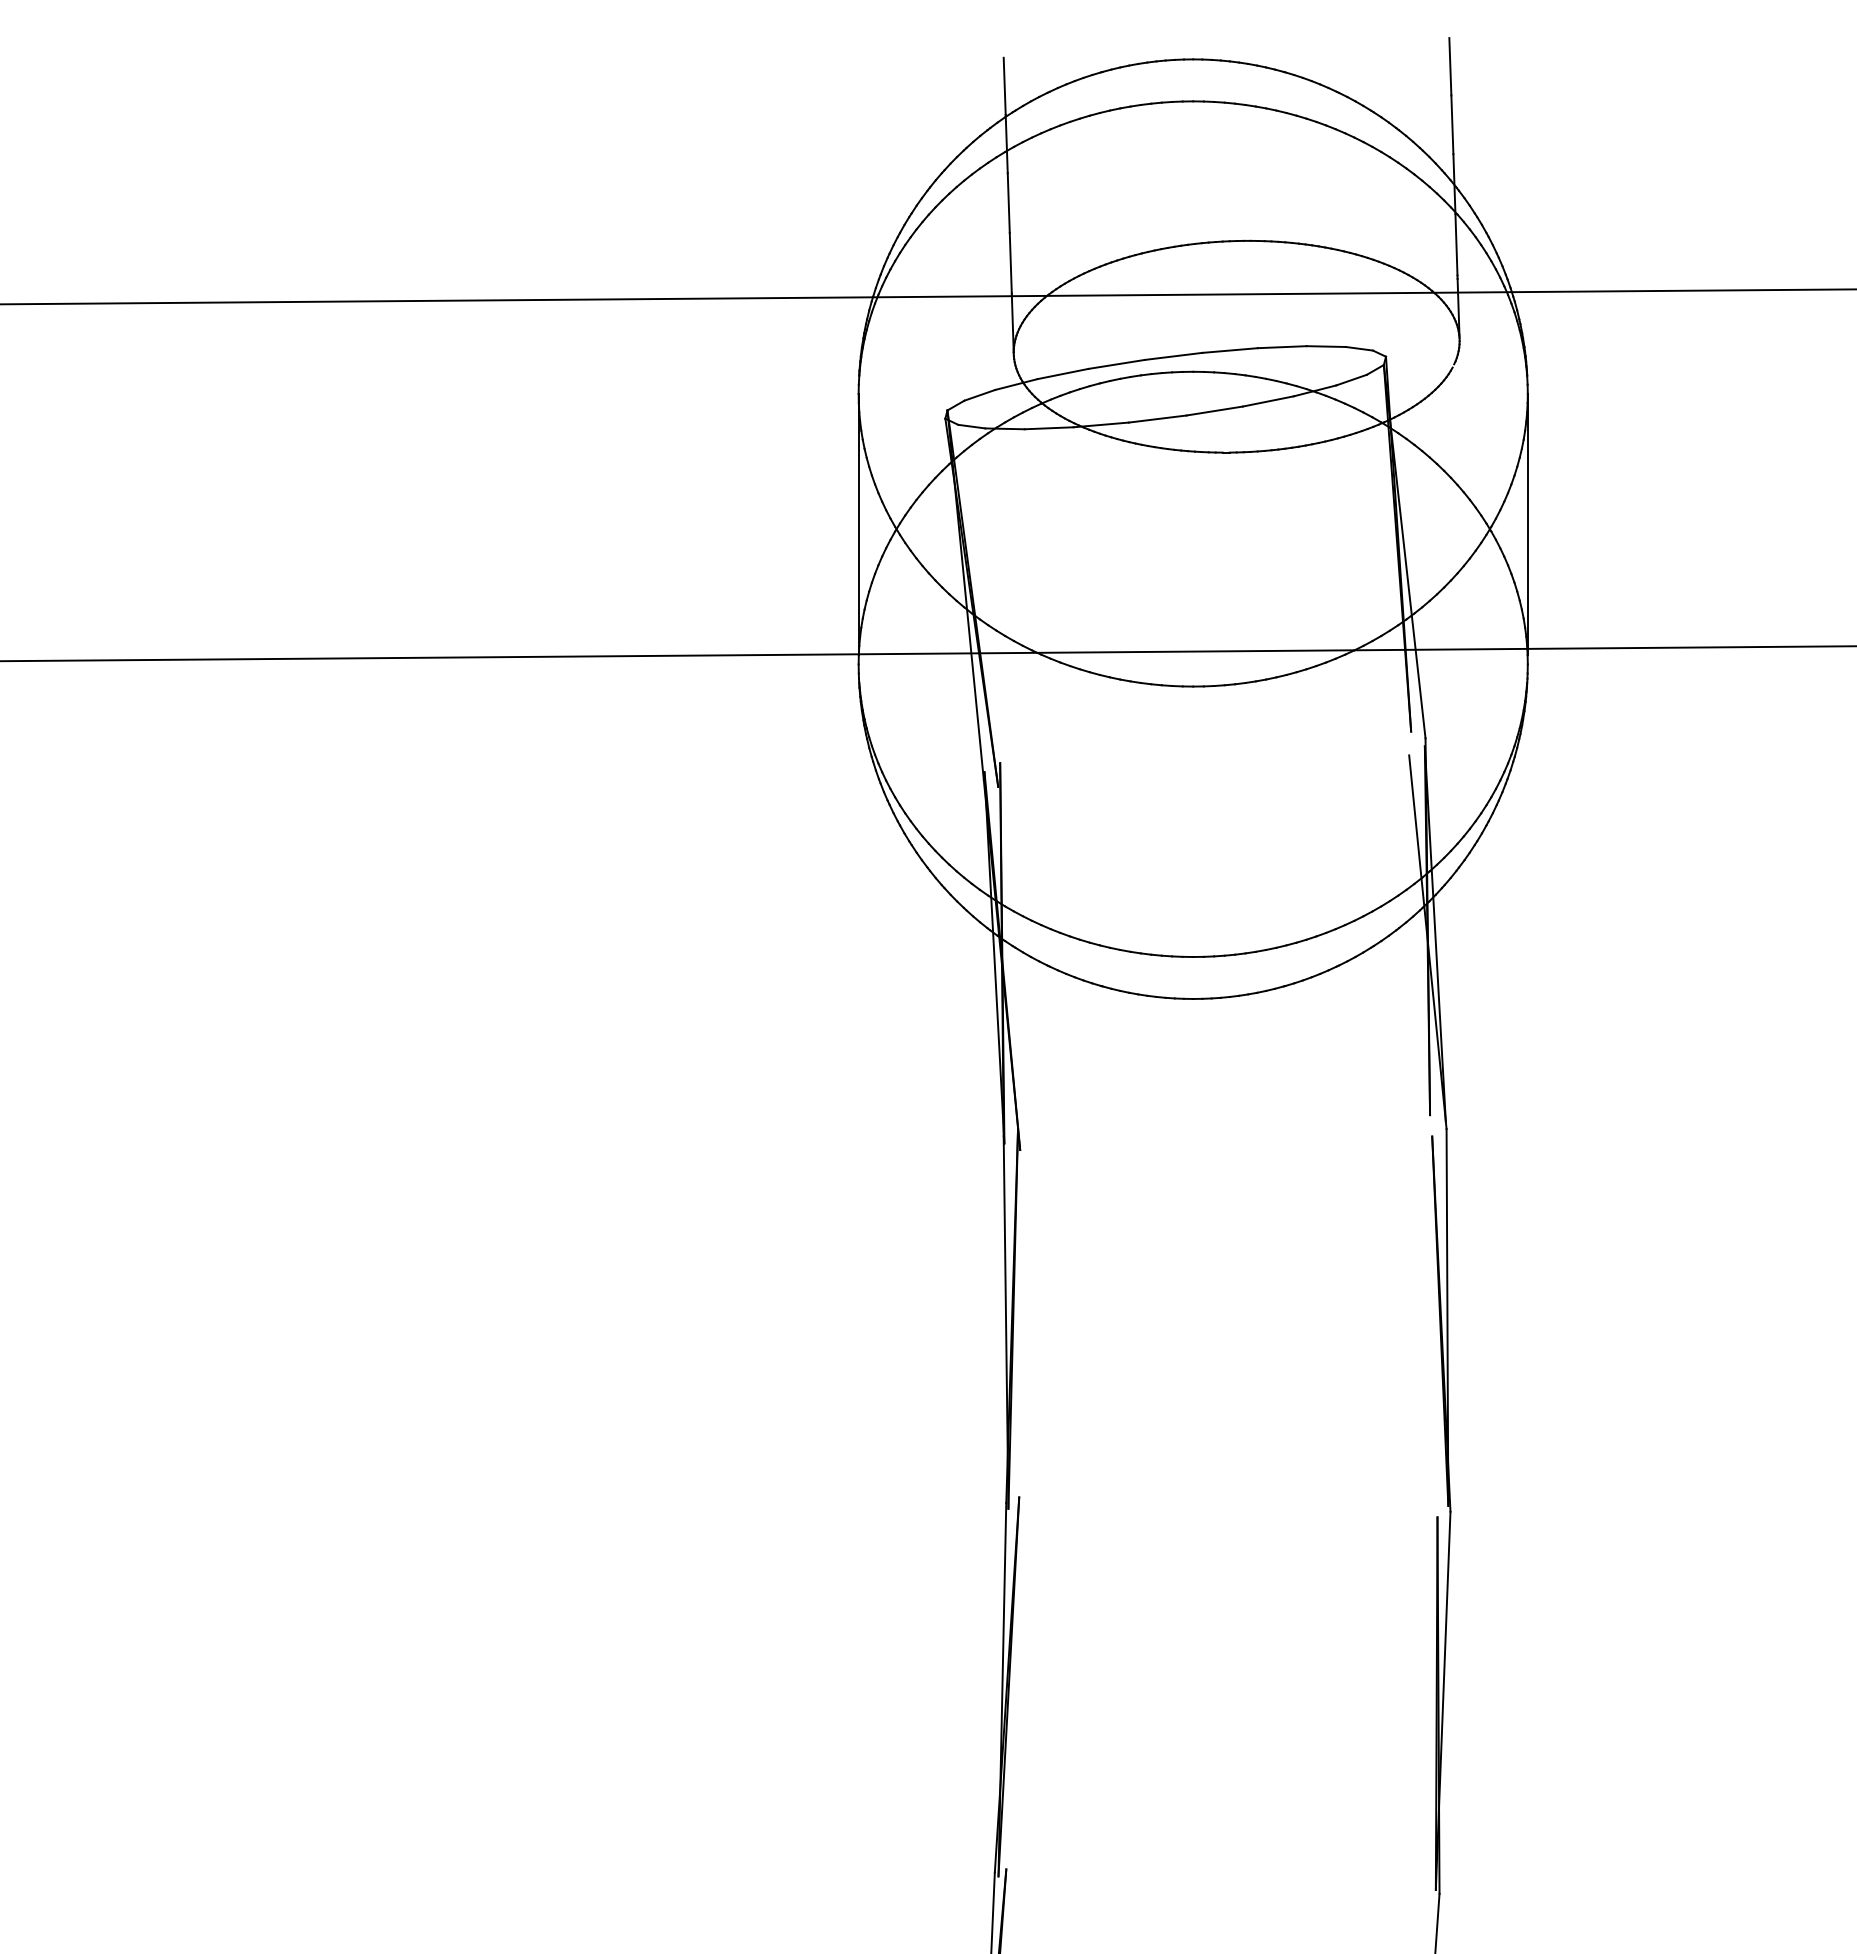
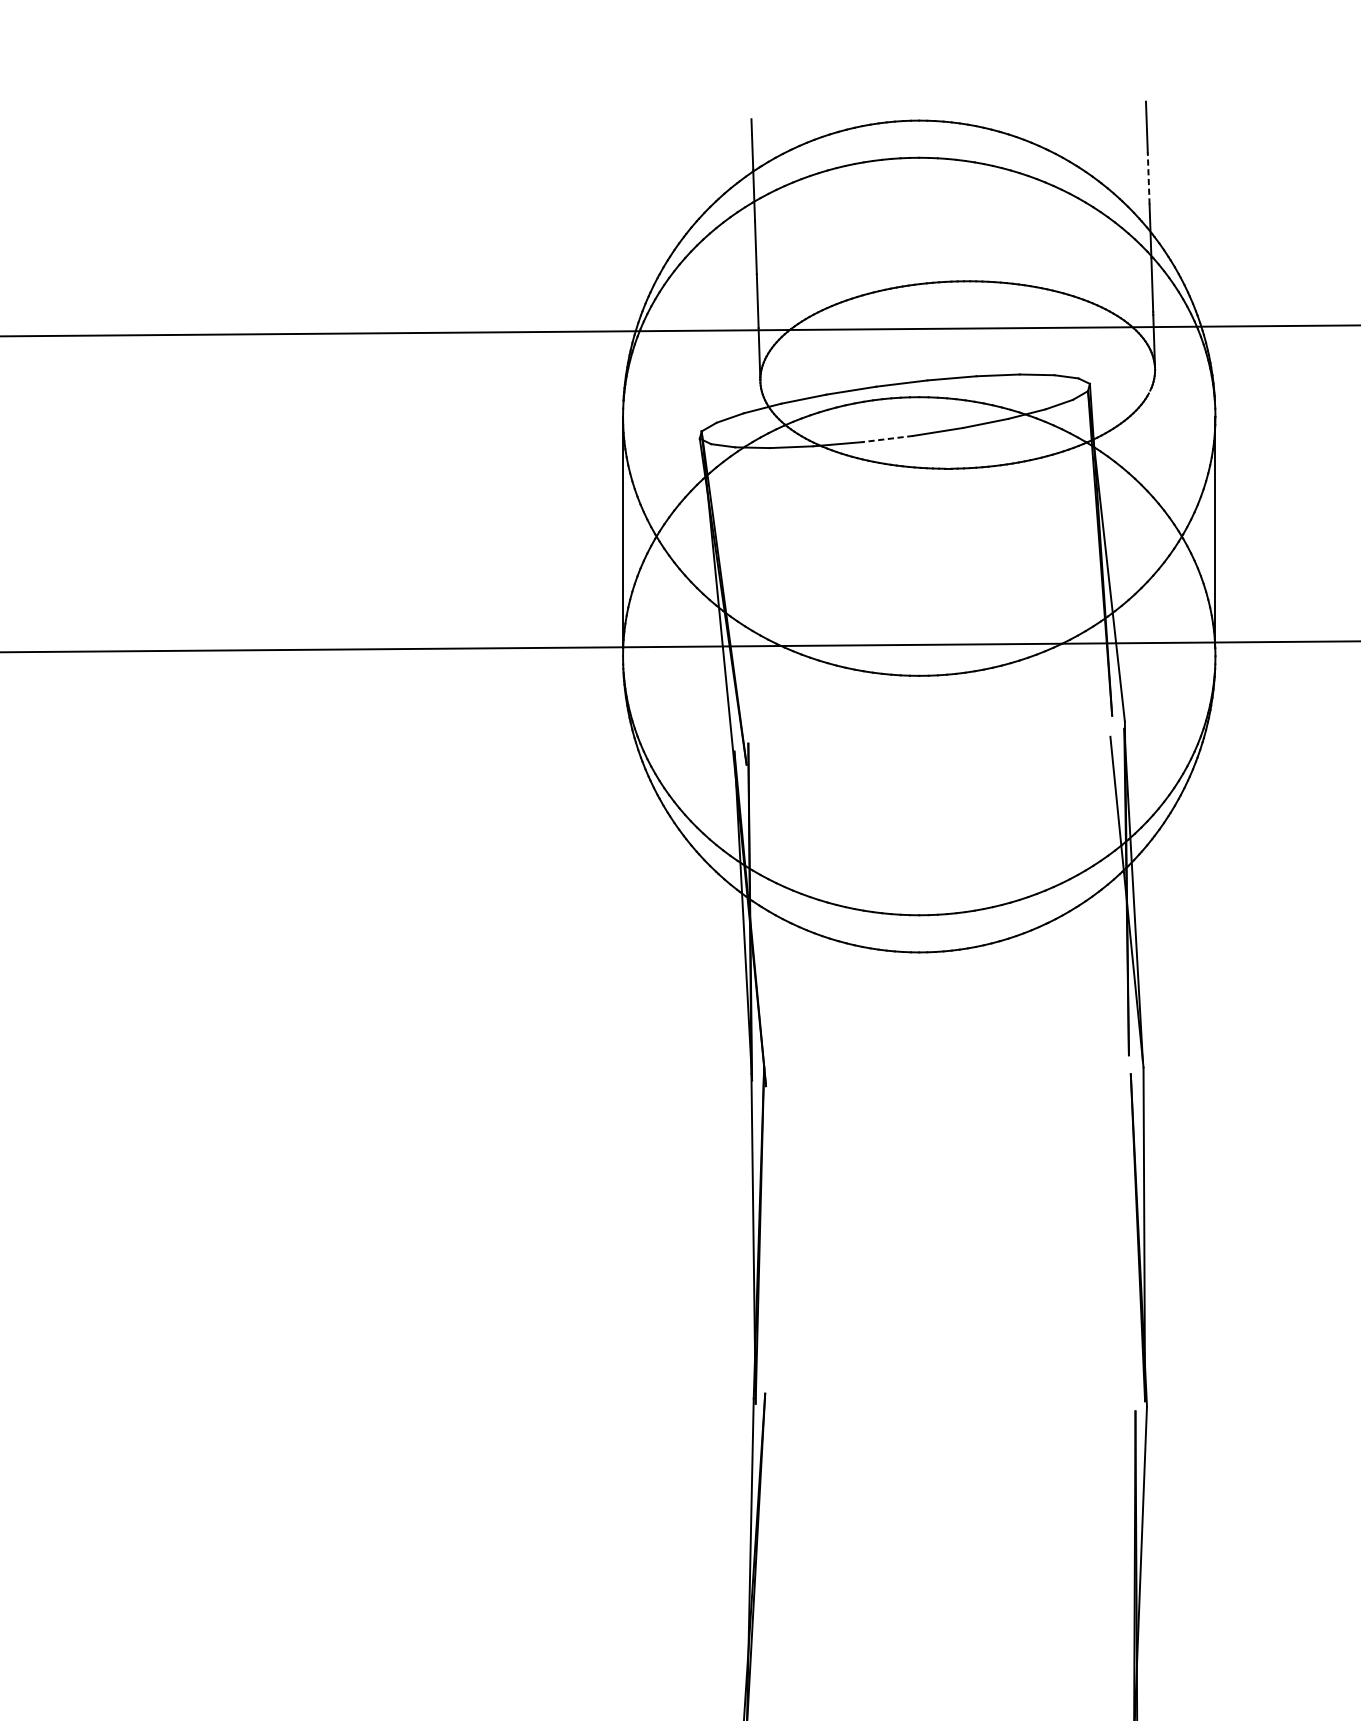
line: (1452, 124) -> (1148, 178), solid -> dashed
line: (1157, 419) -> (887, 439), solid -> dashed

